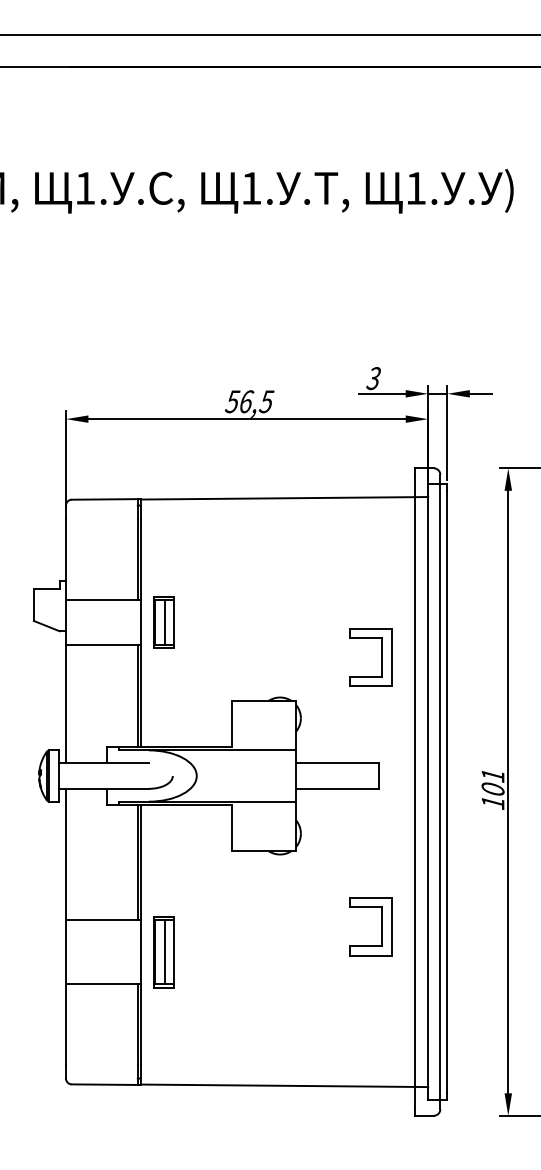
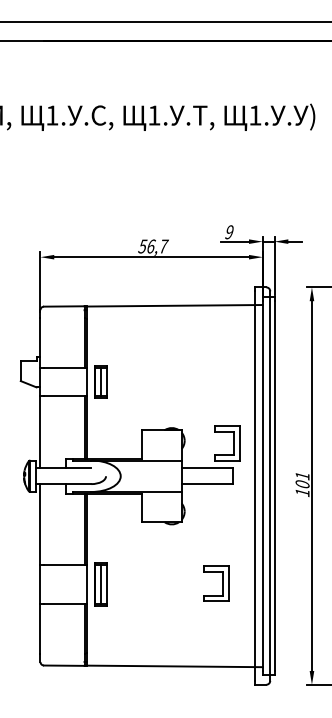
text: (372, 378) -> (228, 232), 3 -> 9
text: (266, 401) -> (163, 246), 56,5 -> 56,7
part: (370, 657) -> (227, 443), moved
part: (370, 926) -> (216, 583), moved

